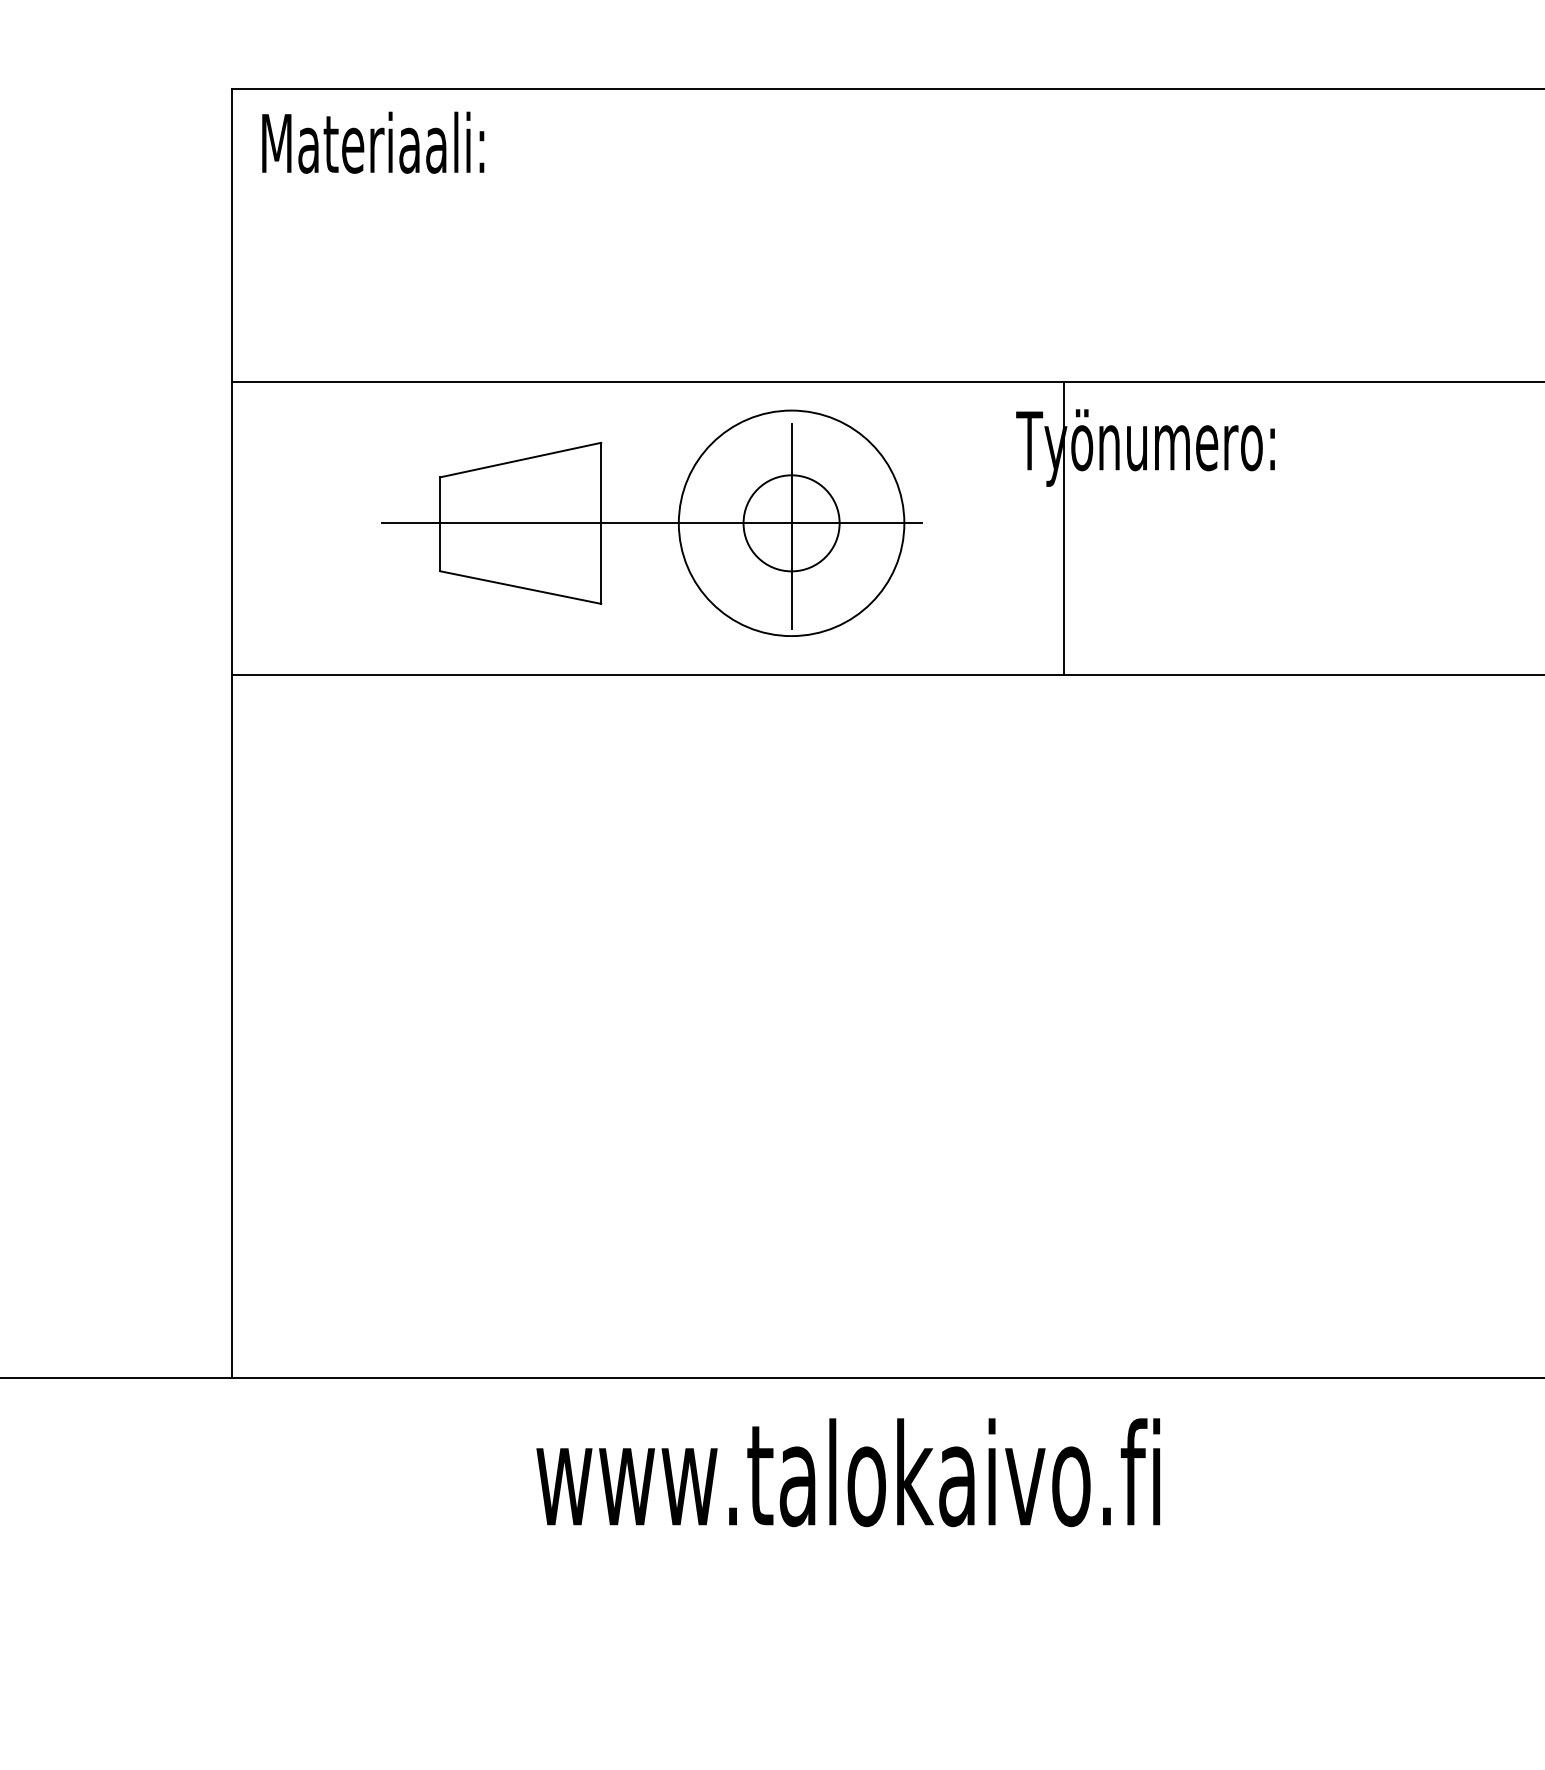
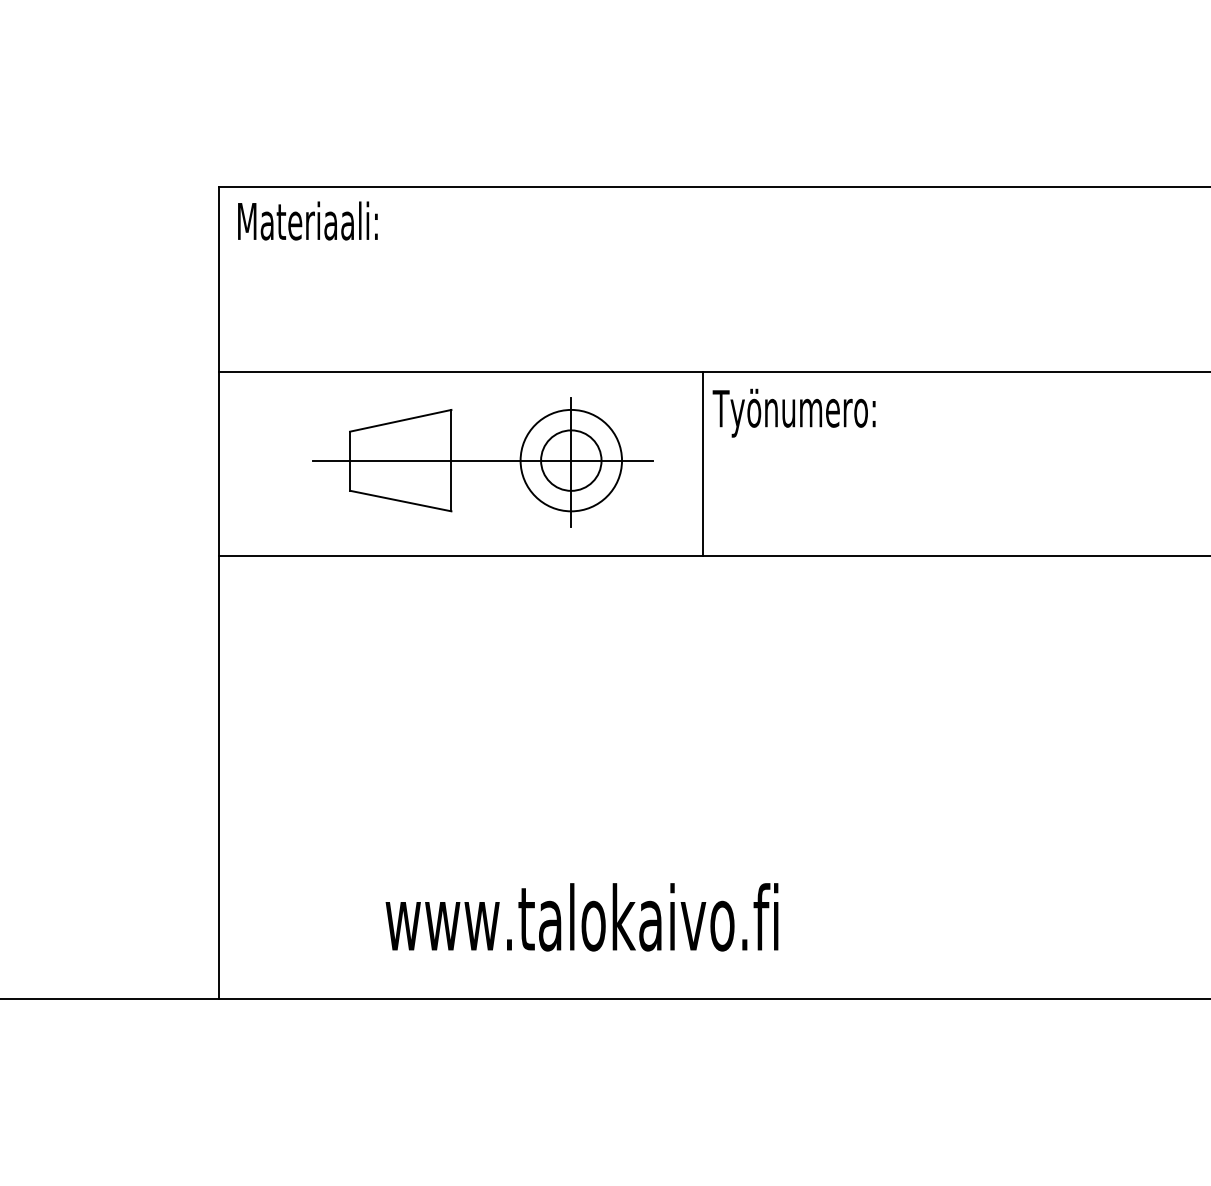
circle: (791, 523) -> (571, 460), size x0.71
line: (1063, 527) -> (702, 463), moved
text: (847, 1472) -> (581, 917), moved

